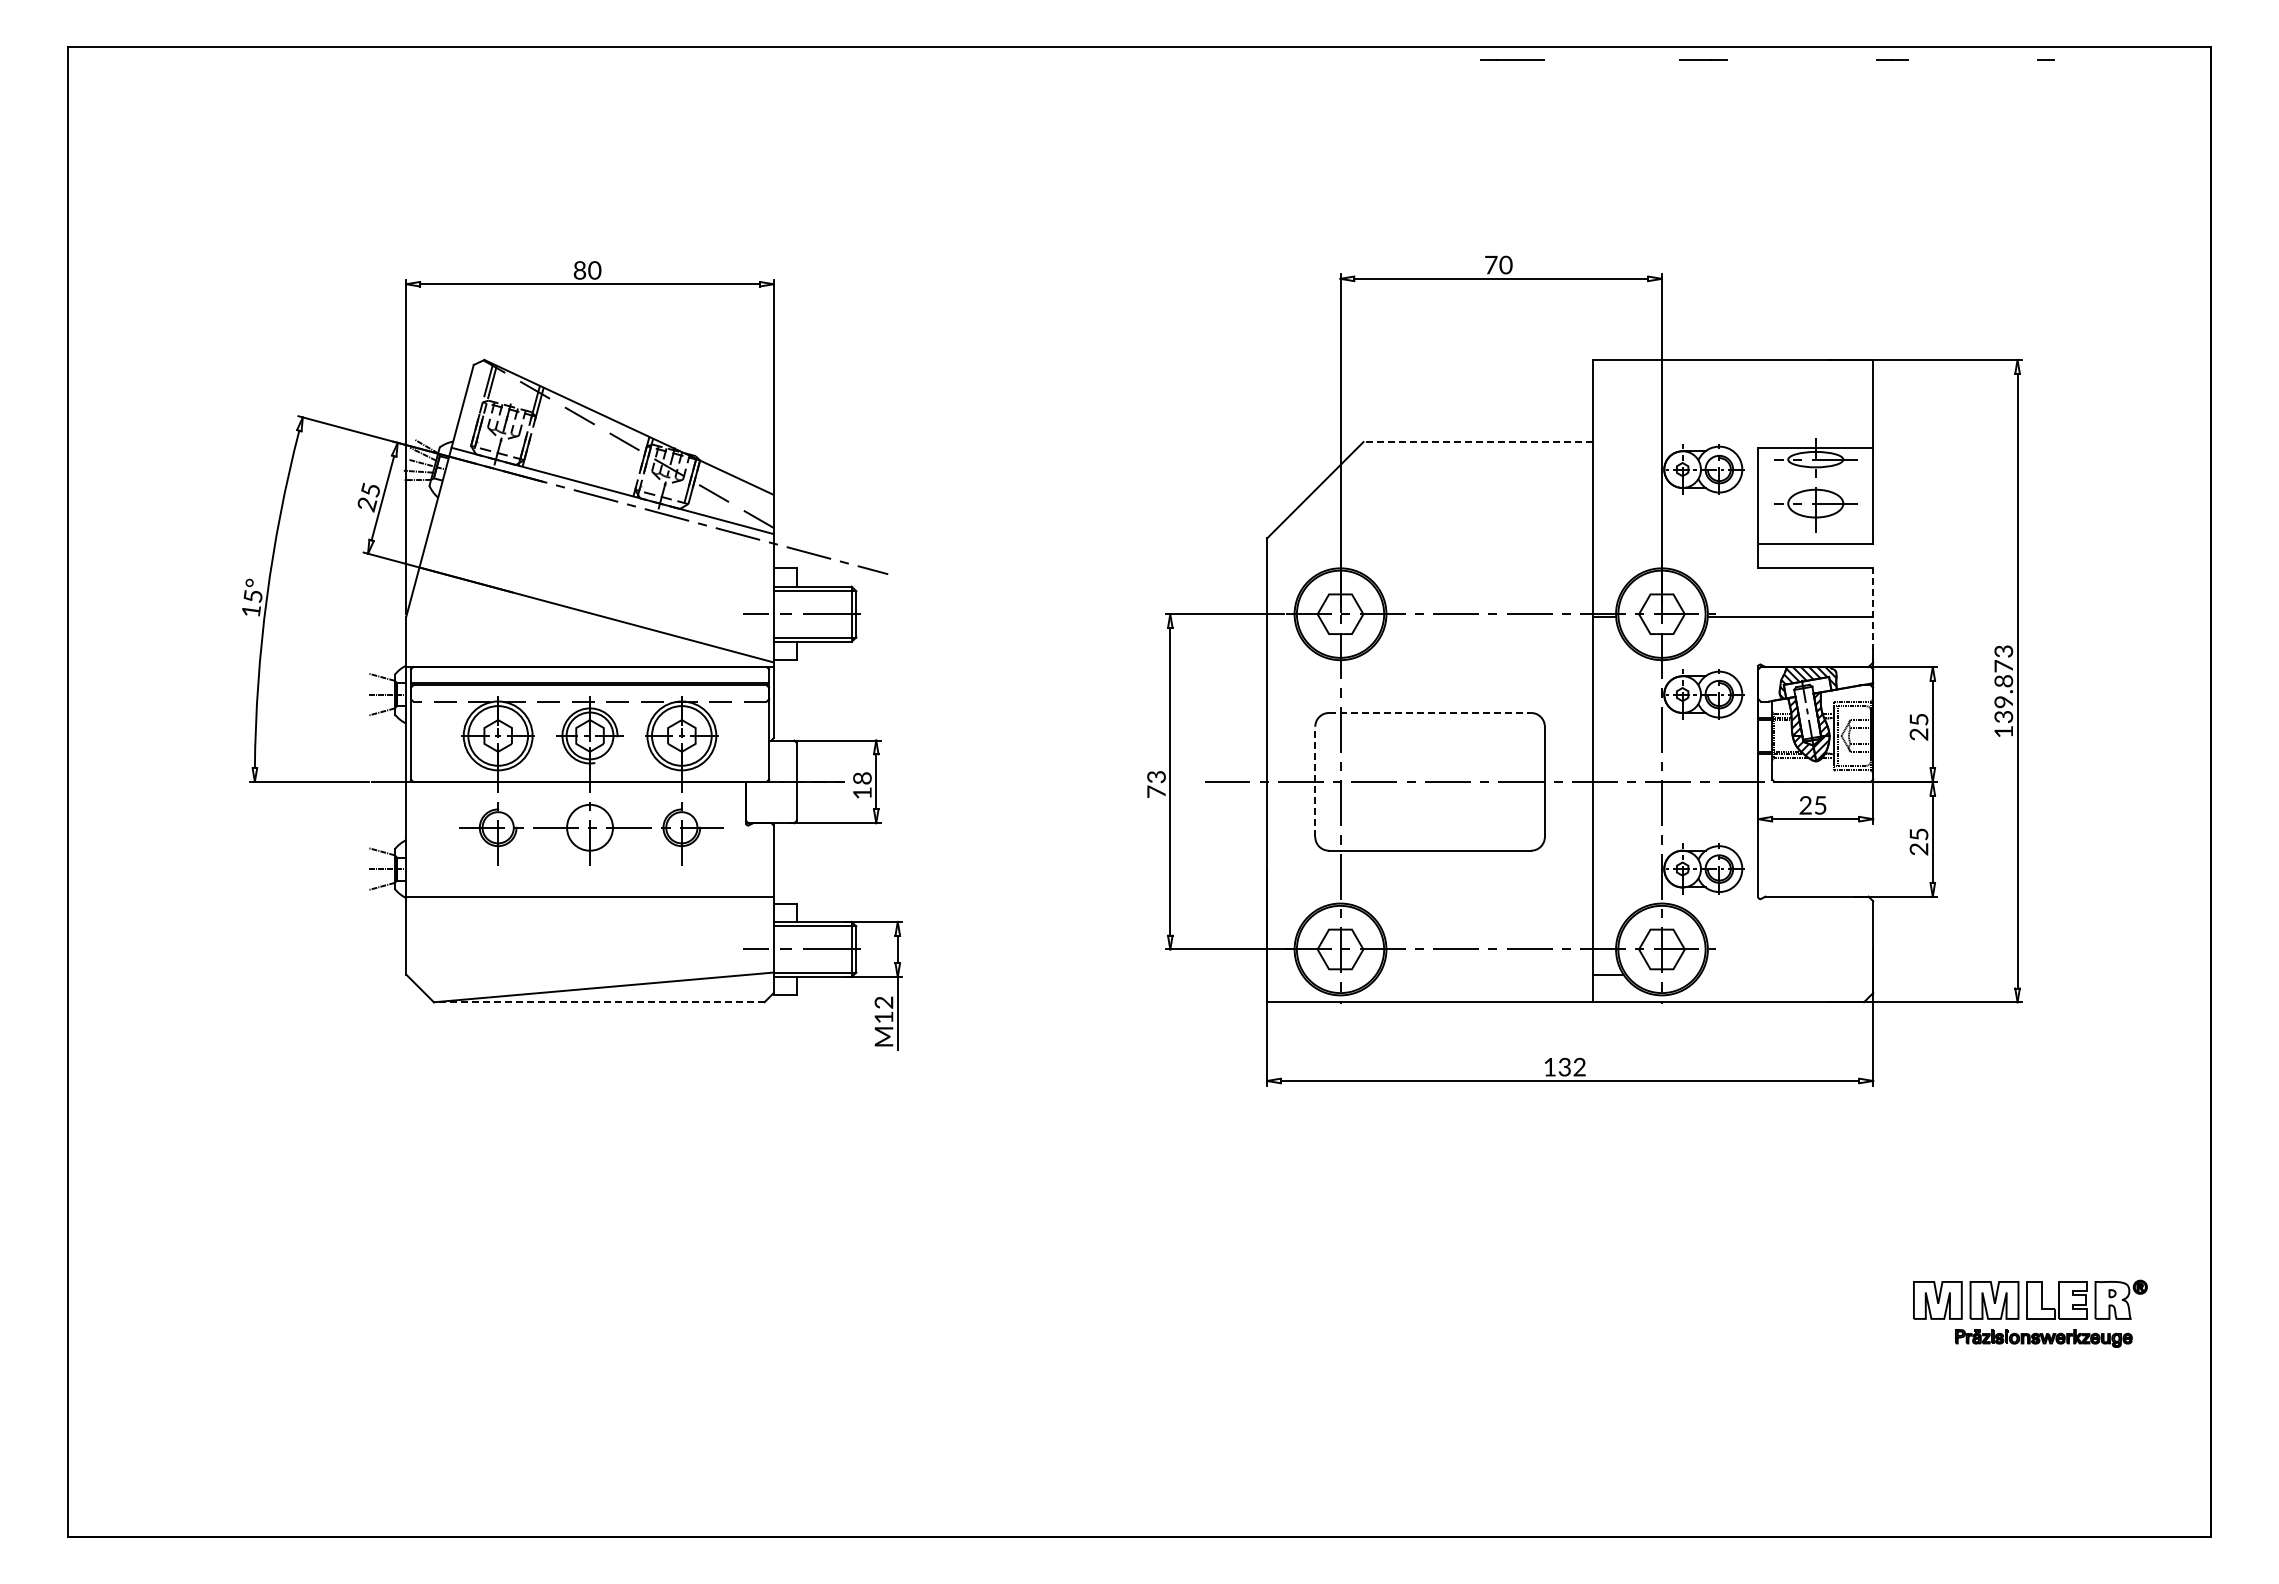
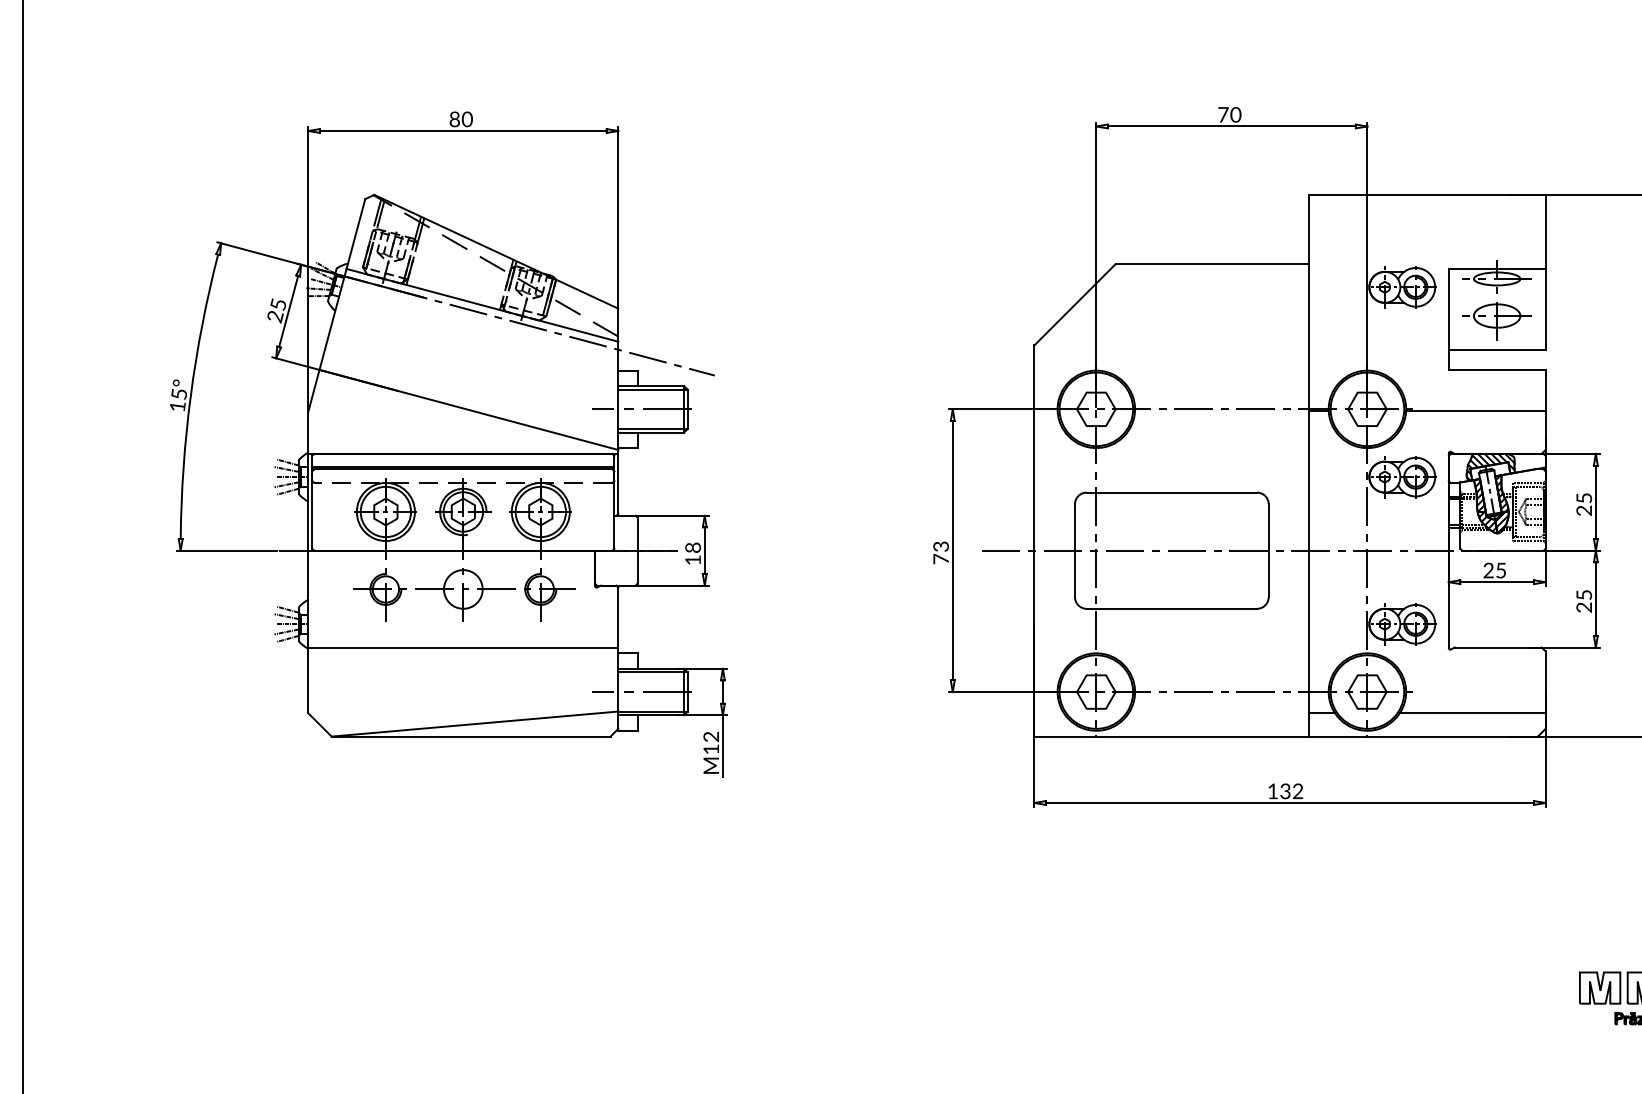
line: (1478, 442) -> (1212, 264), dashed -> solid
line: (1873, 614) -> (1545, 409), dashed -> solid
line: (380, 685) -> (286, 469), added
line: (380, 703) -> (286, 484), added
line: (1430, 712) -> (1172, 492), dashed -> solid
line: (1315, 781) -> (1075, 550), dashed -> solid
line: (380, 859) -> (286, 616), added
line: (380, 878) -> (286, 632), added
line: (1786, 974) -> (1472, 713), added
line: (598, 1002) -> (470, 736), dashed -> solid

